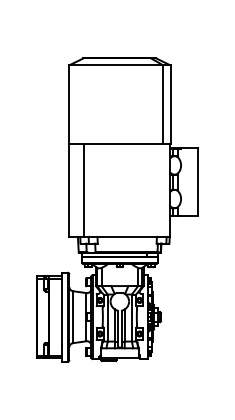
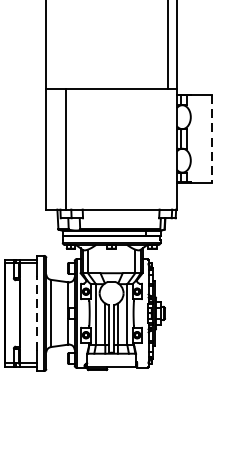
line: (197, 182) -> (212, 139), solid -> dashed
line: (61, 317) -> (36, 313), solid -> dashed

